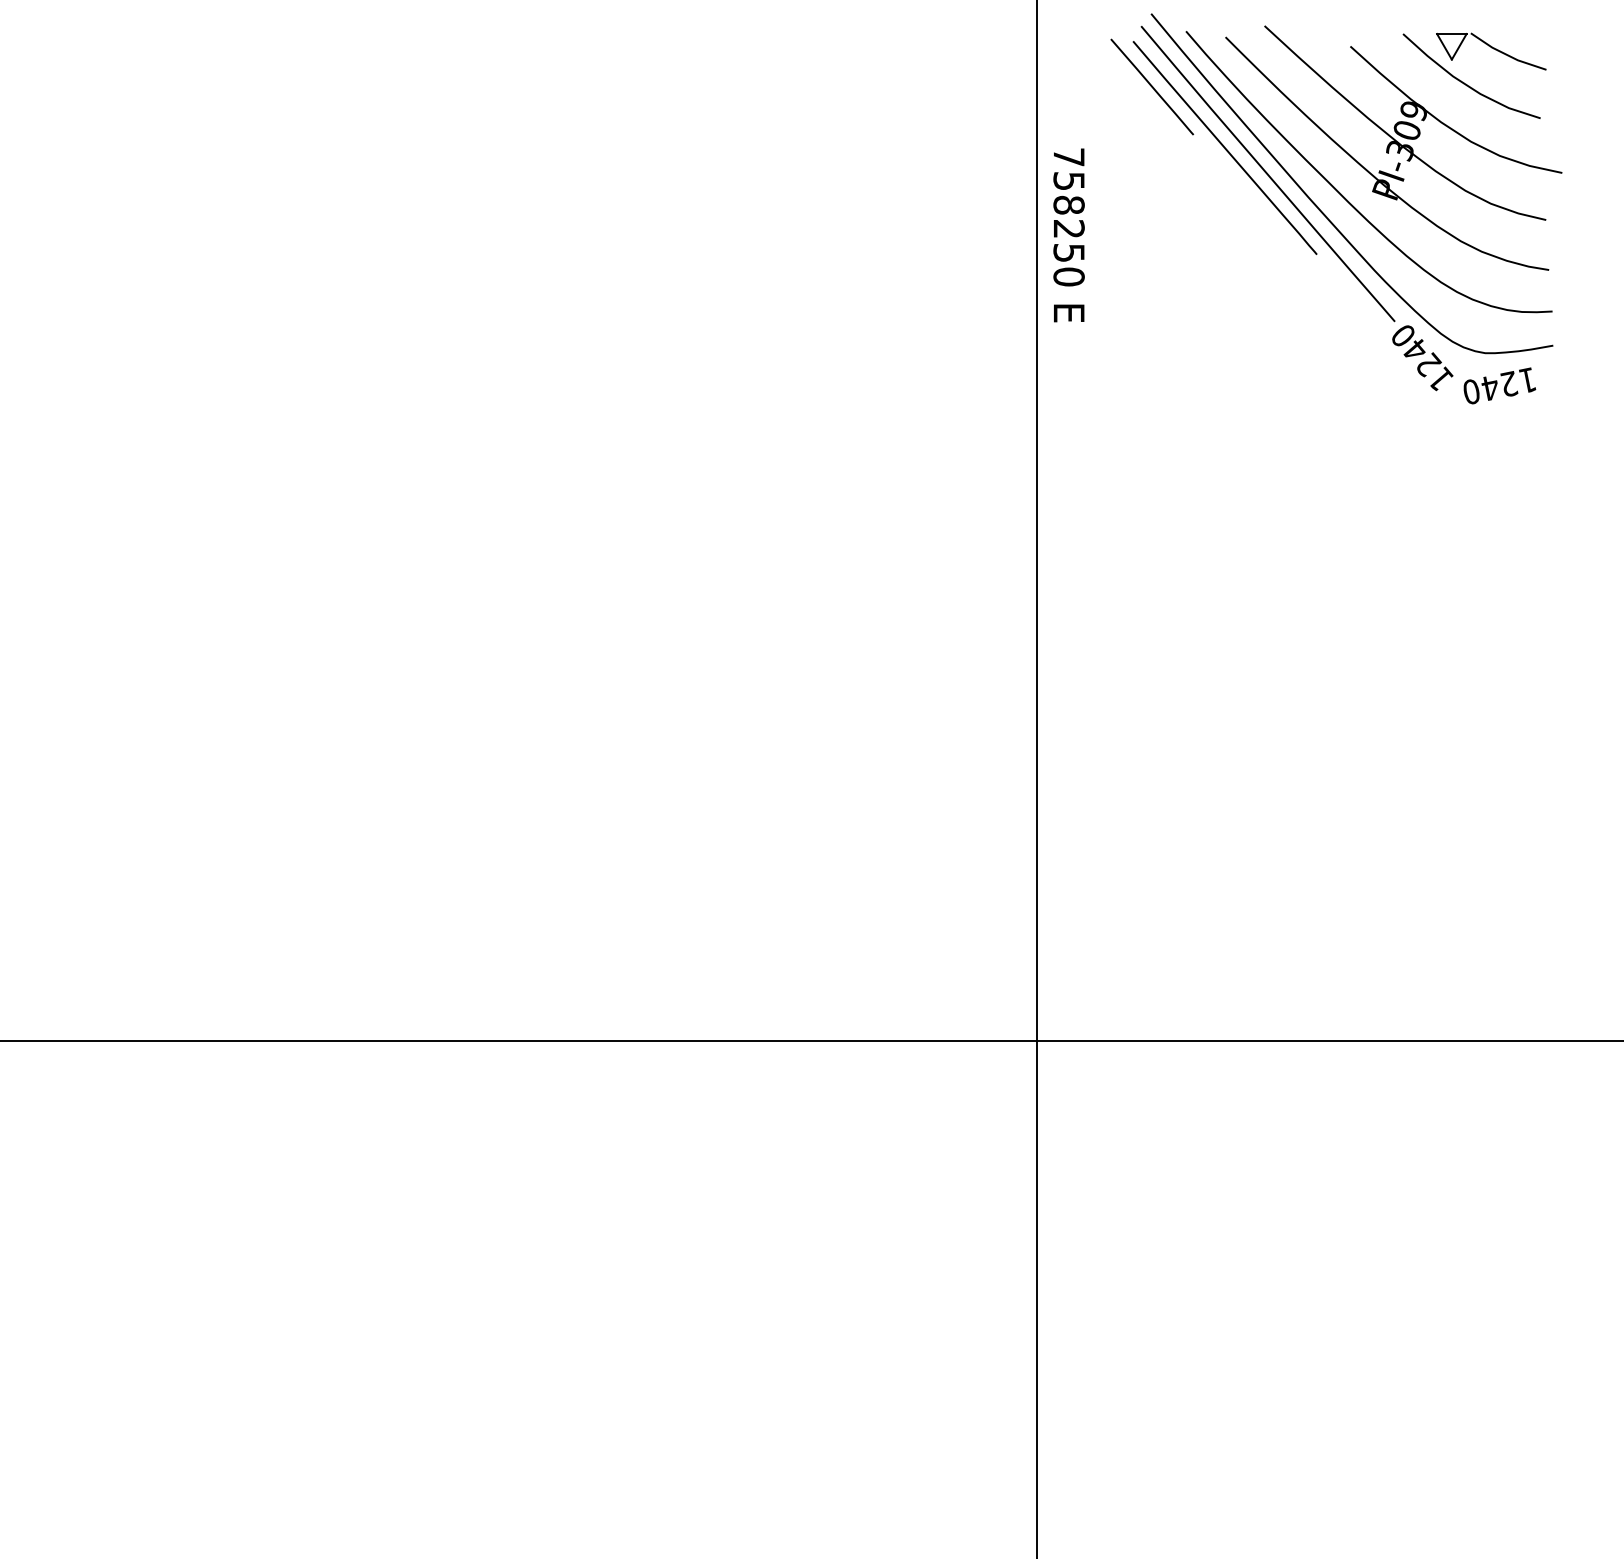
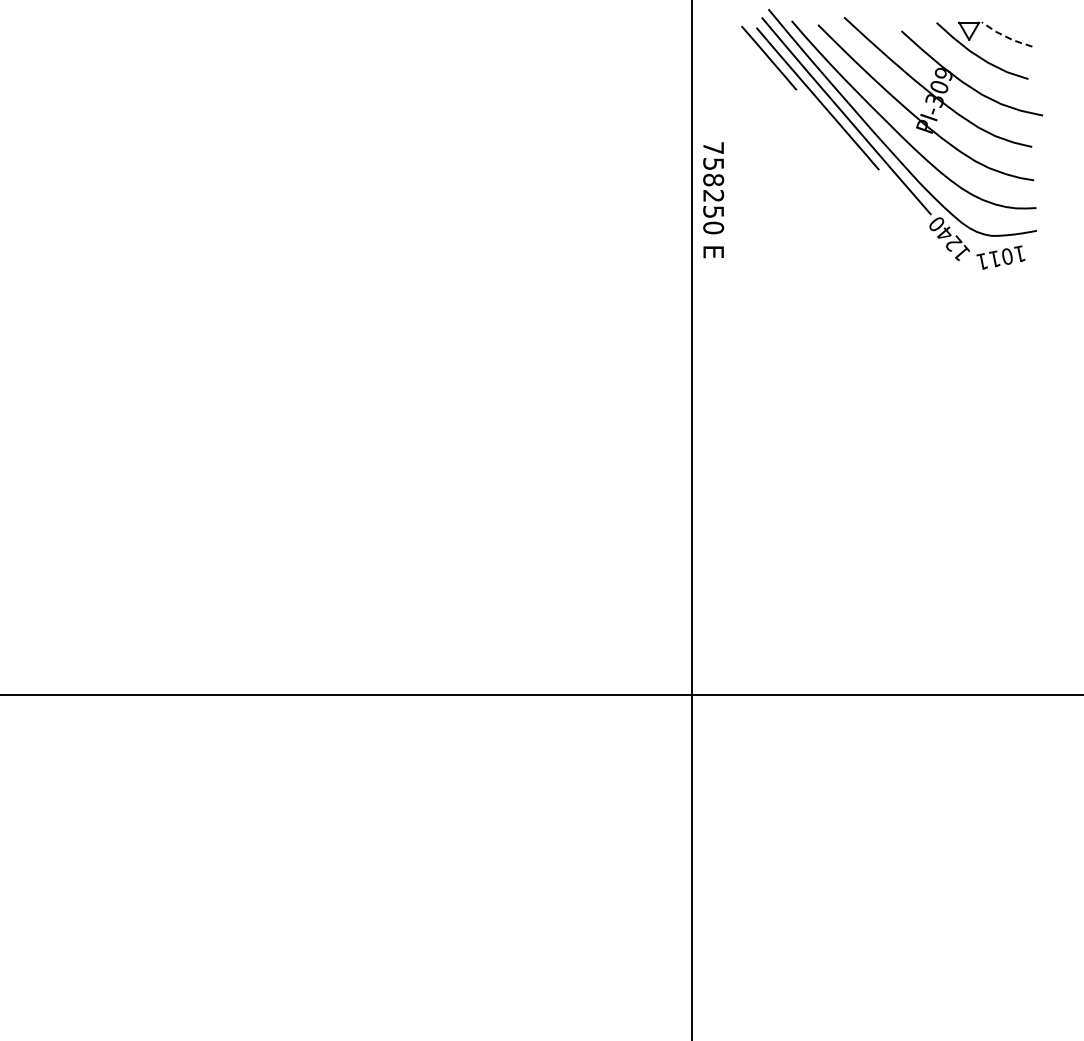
line: (1506, 54) -> (1005, 36), solid -> dashed
text: (1068, 235) -> (713, 200), moved
text: (1489, 387) -> (994, 258), 1240 -> 1011

